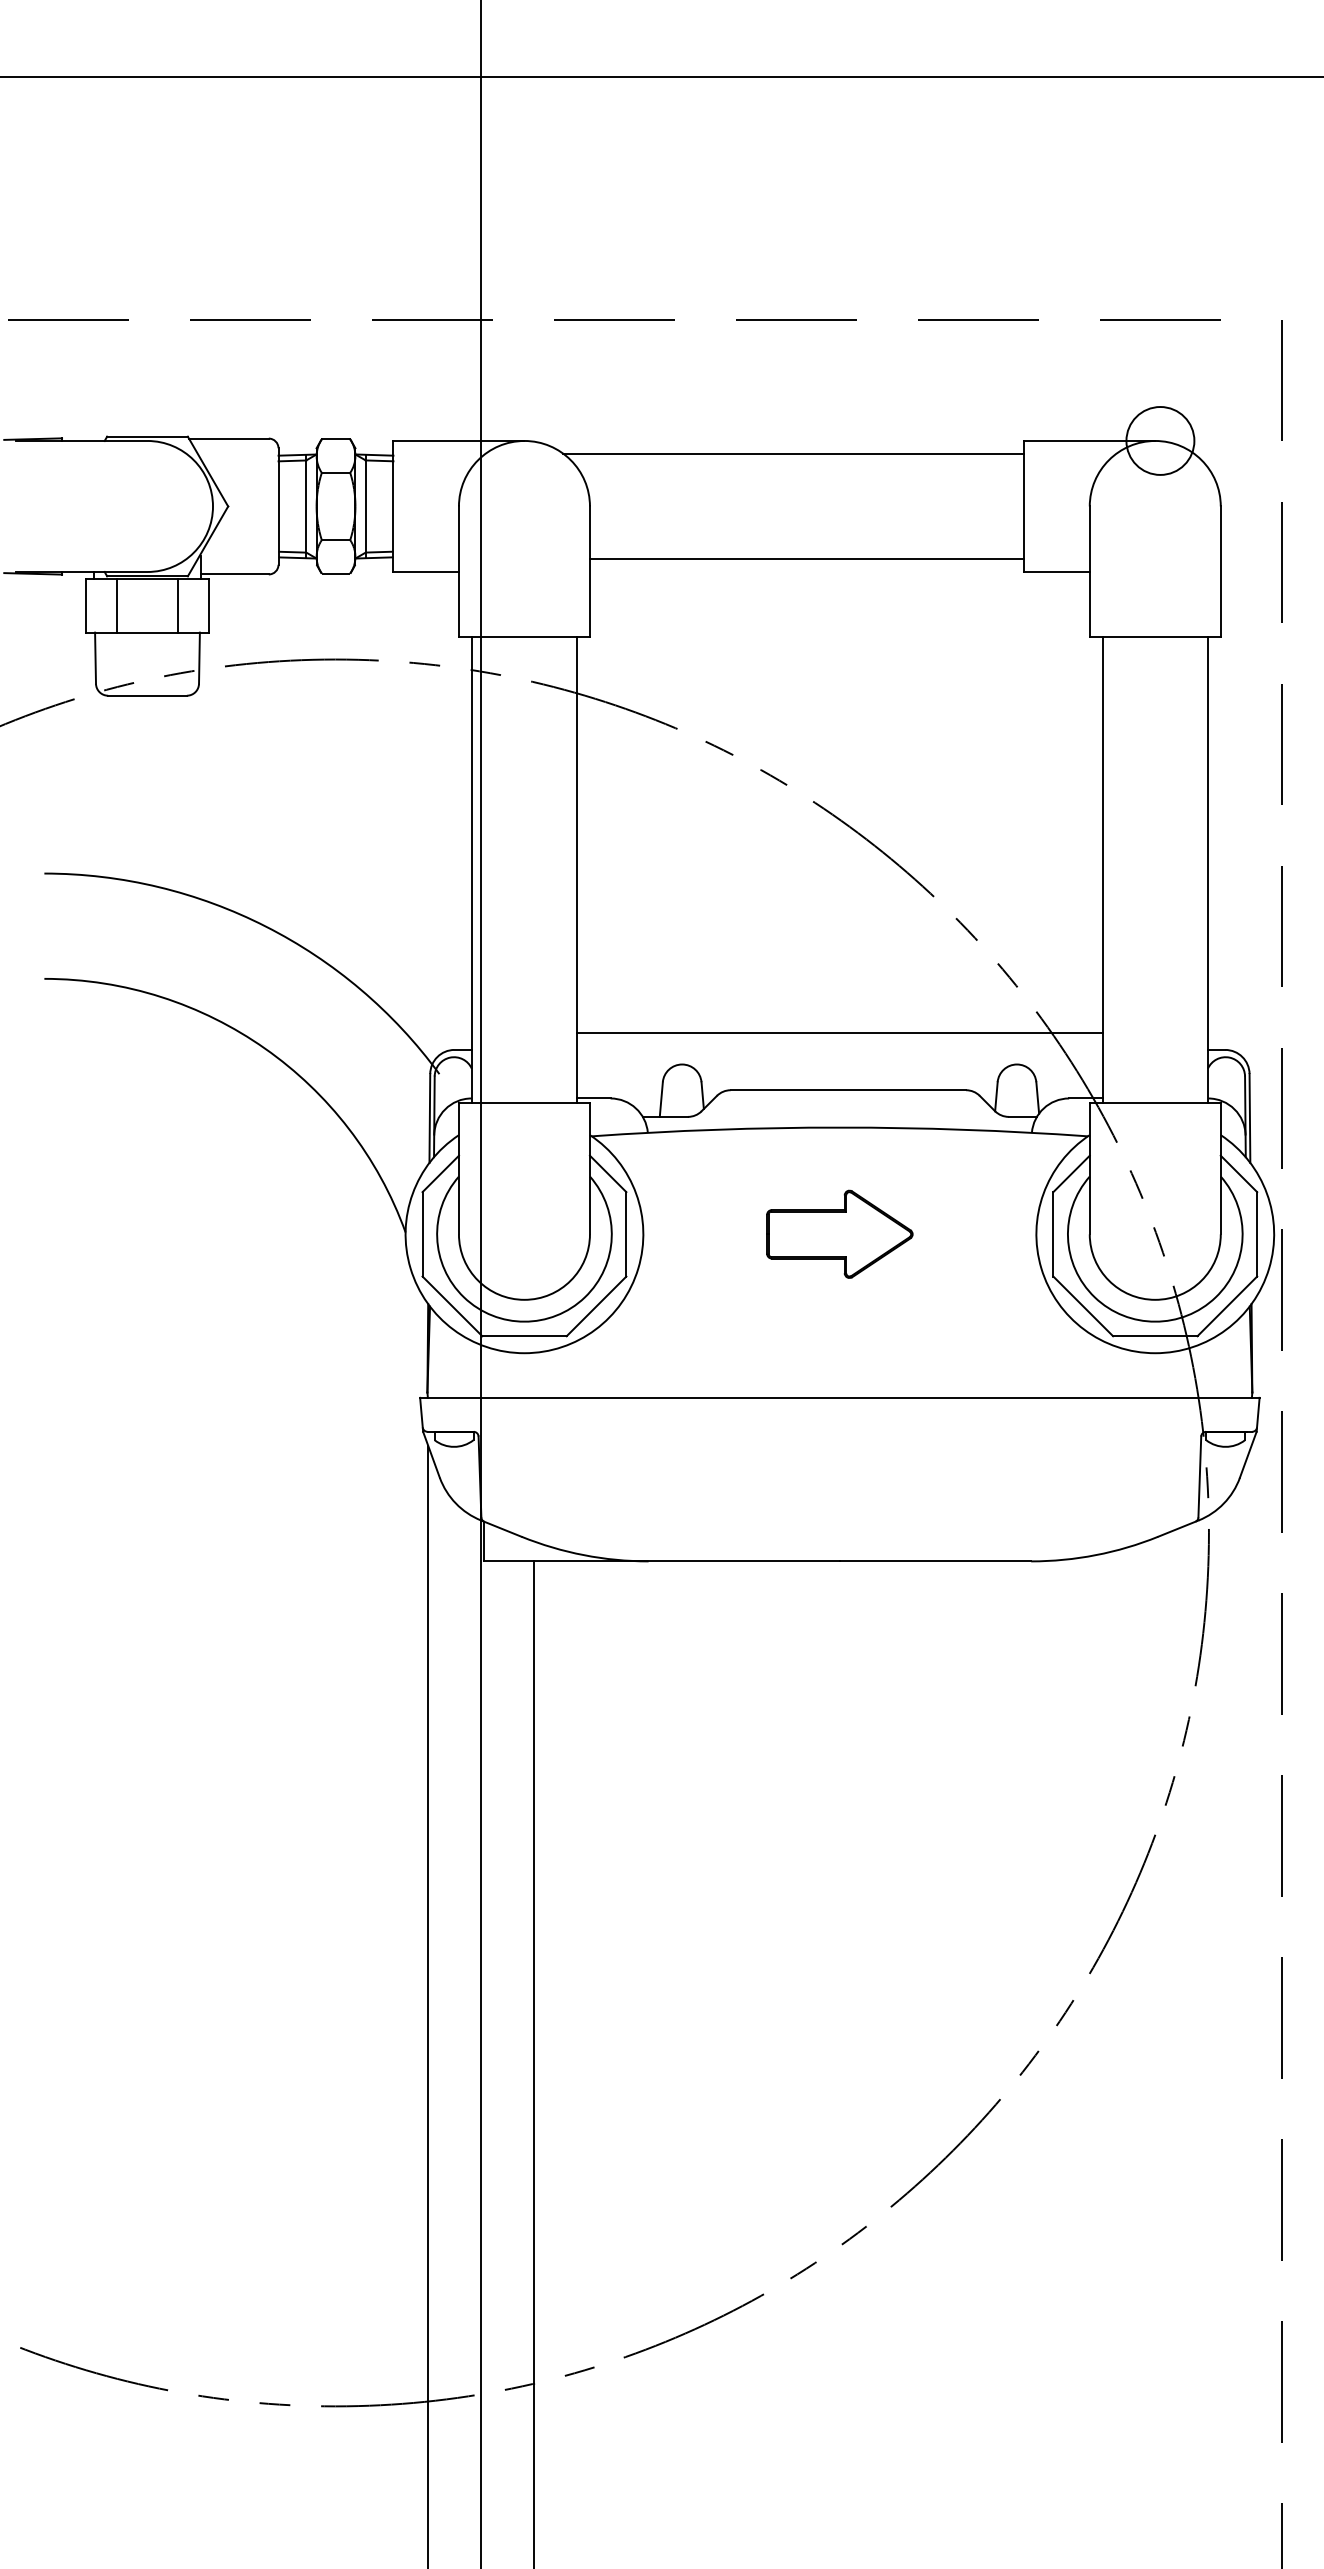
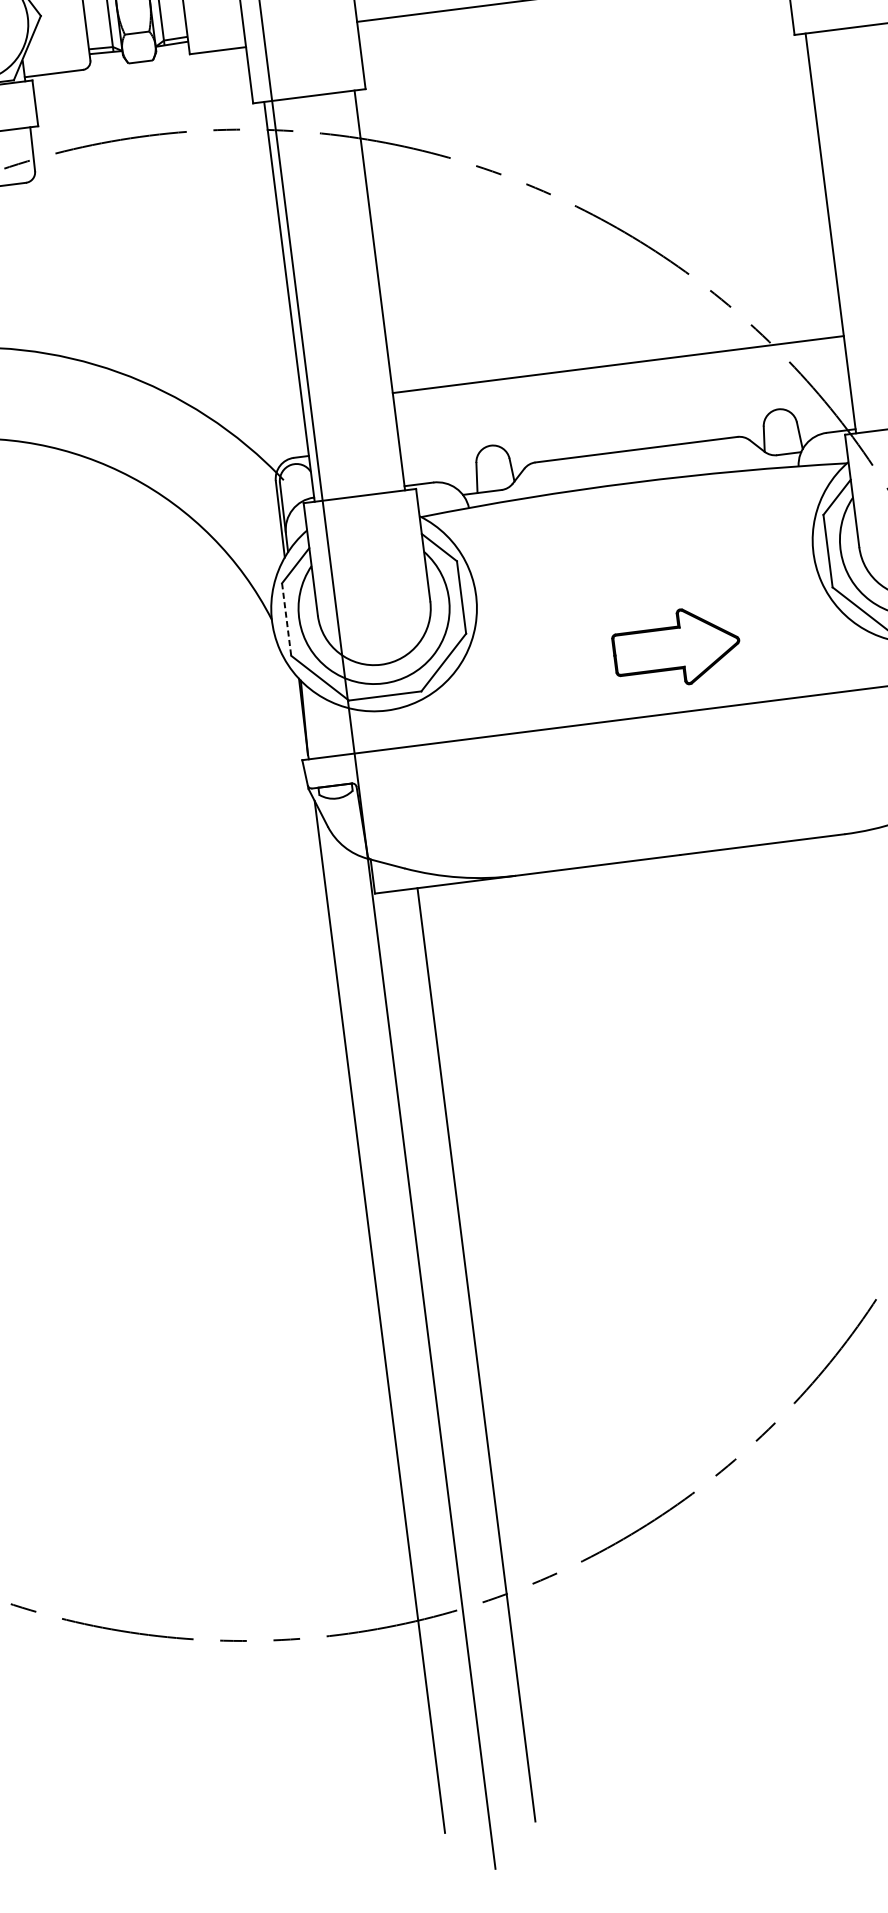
line: (178, 605) -> (8, 106), removed
line: (839, 1032) -> (617, 364), moved
part: (839, 1233) -> (676, 647), moved
line: (422, 1234) -> (286, 619), solid -> dashed

